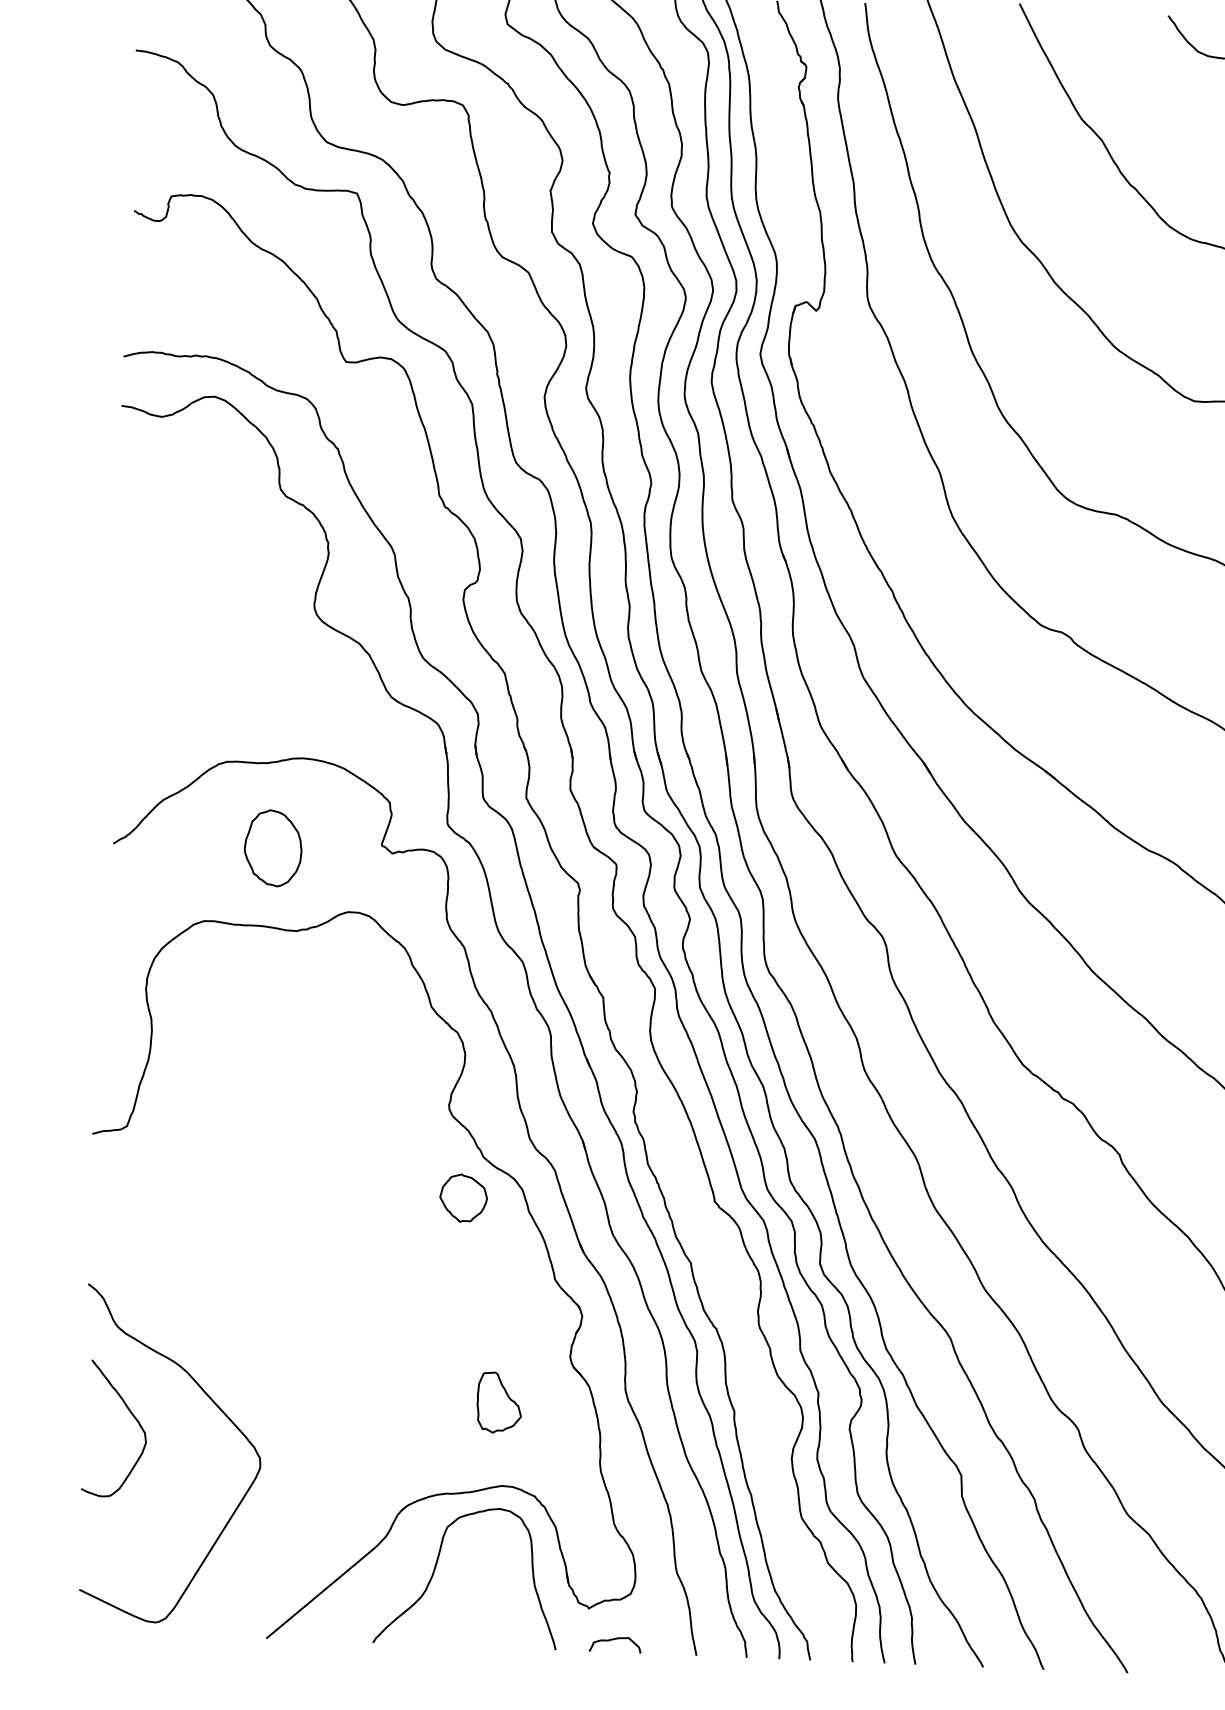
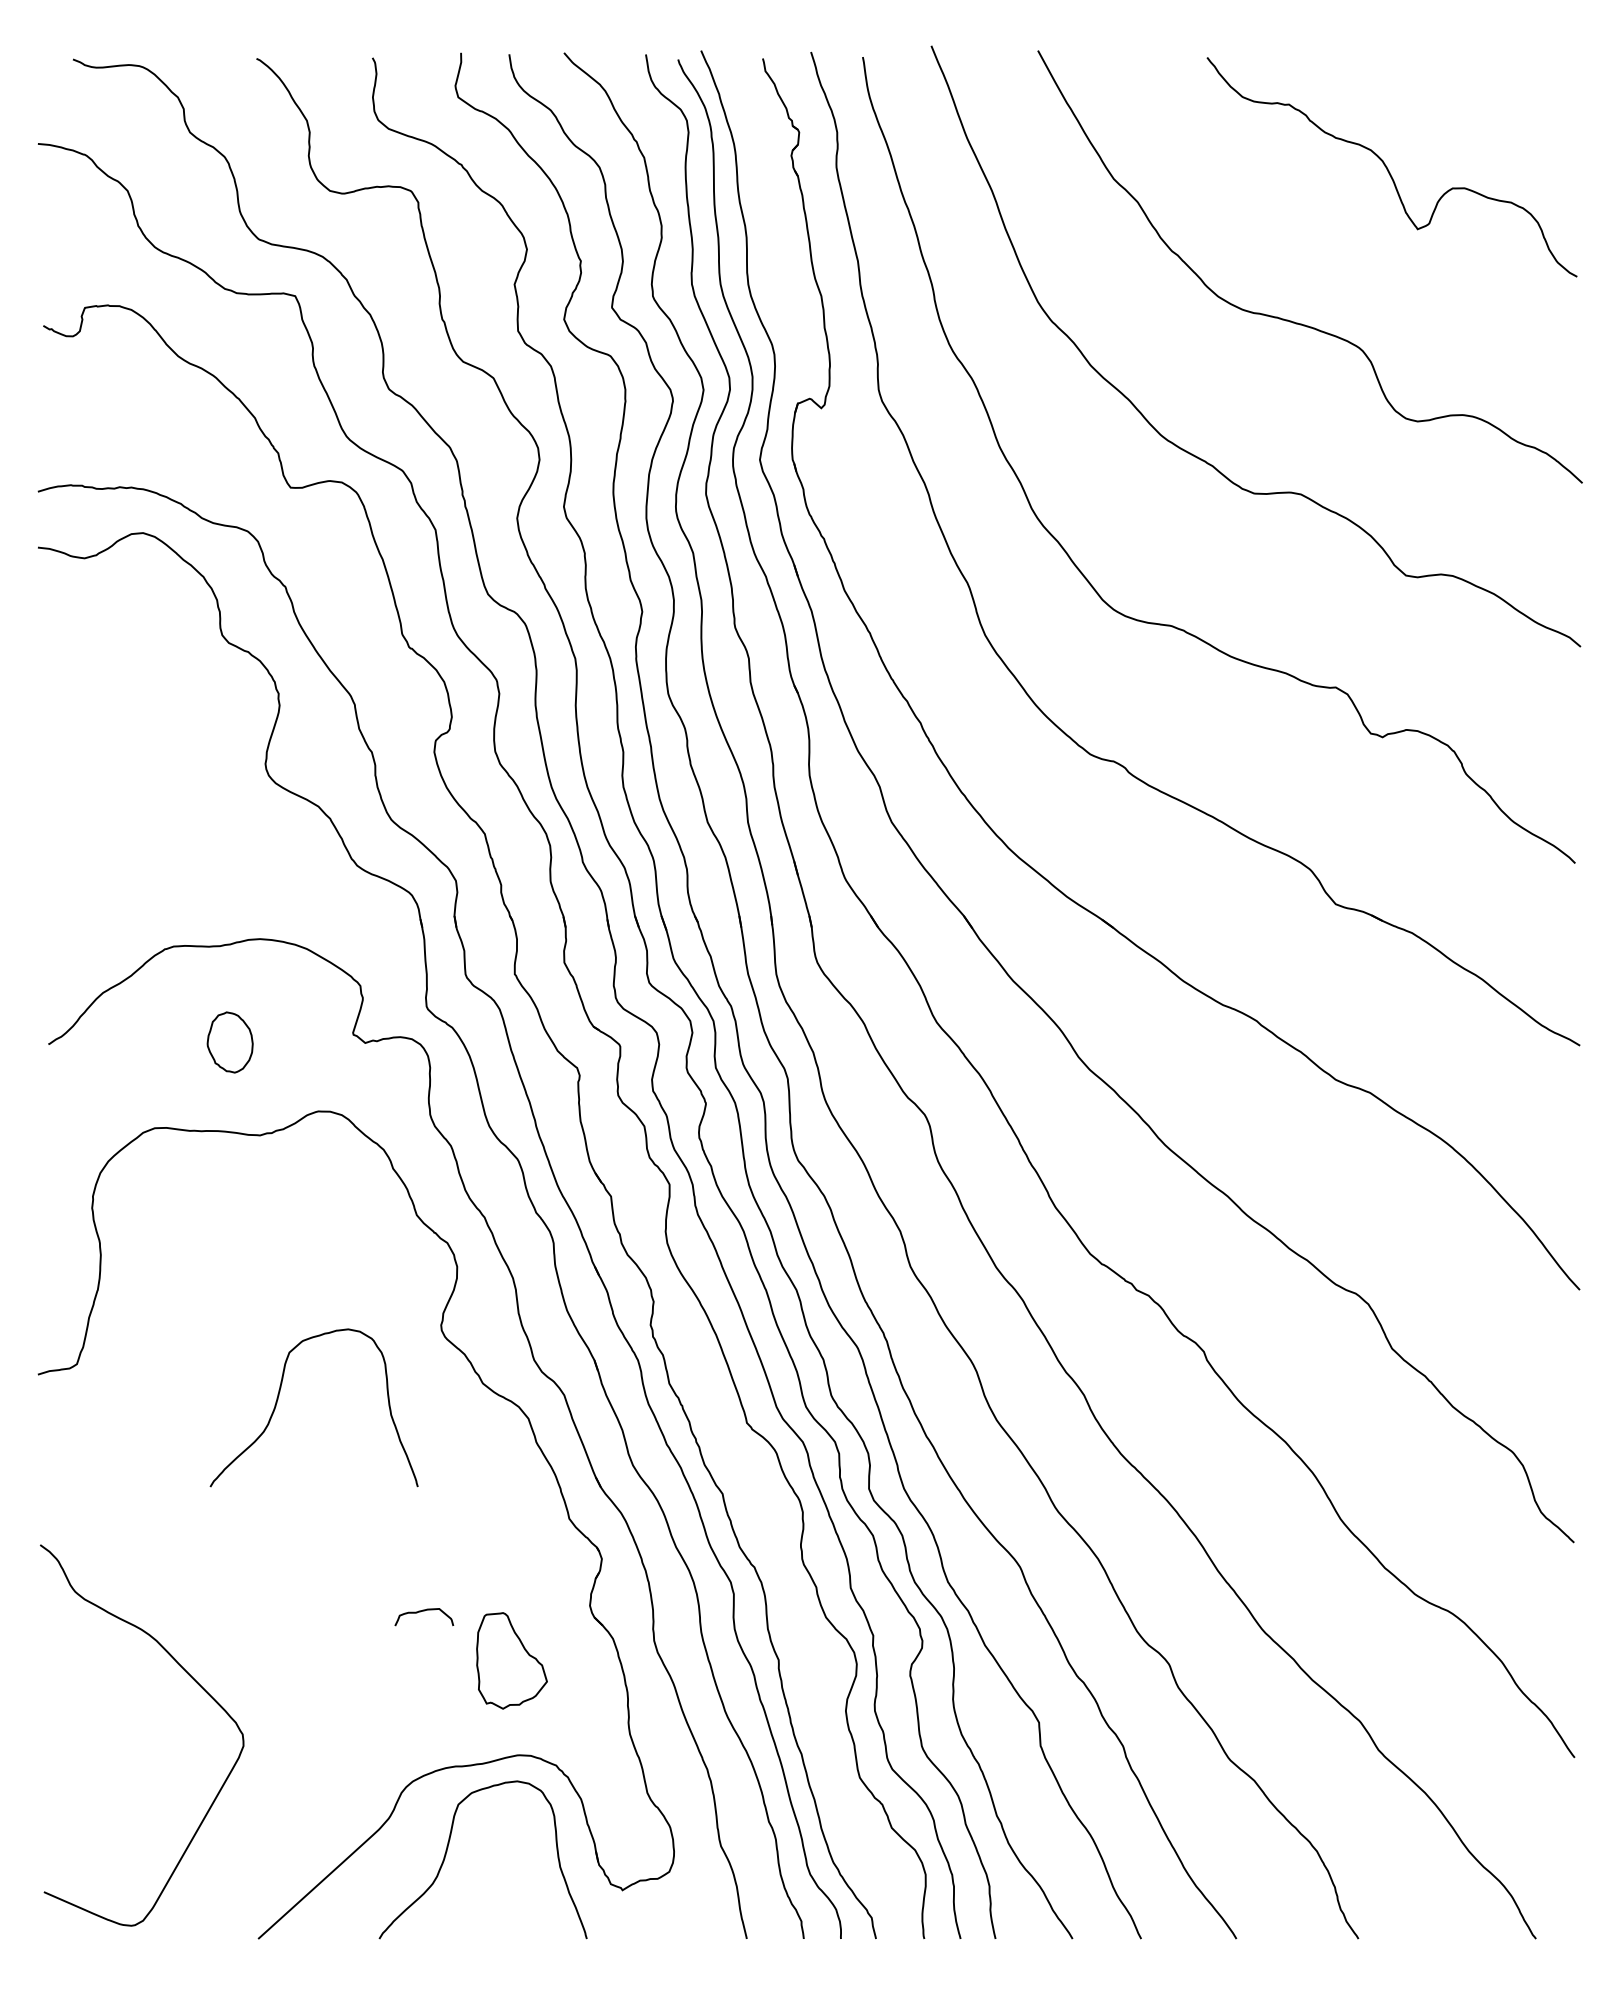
part: (273, 848) -> (230, 1042), size x0.7
curve: (303, 1164) -> (278, 1399), added
part: (463, 1198) -> (461, 1430), removed
part: (499, 1403) -> (511, 1661), size x1.4
curve: (134, 1418) -> (98, 1695), removed
curve: (615, 1639) -> (424, 1611), moved

